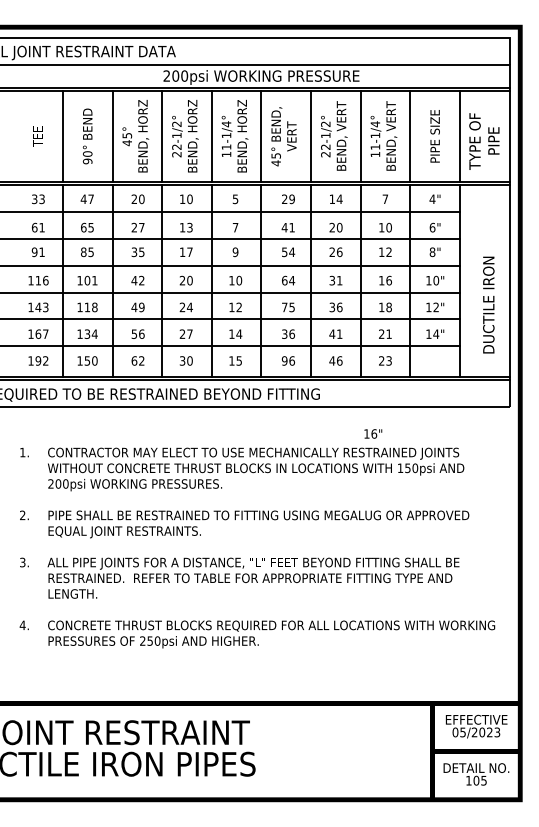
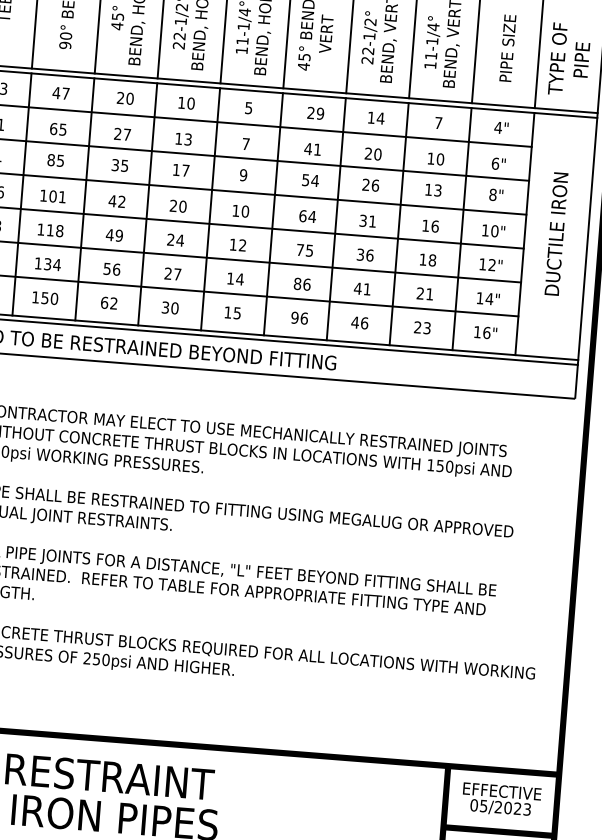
text: (388, 252) -> (437, 190), 12 -> 13
text: (488, 304) -> (556, 233), moved
text: (284, 333) -> (297, 283), 36 -> 86
text: (373, 433) -> (485, 332), moved

